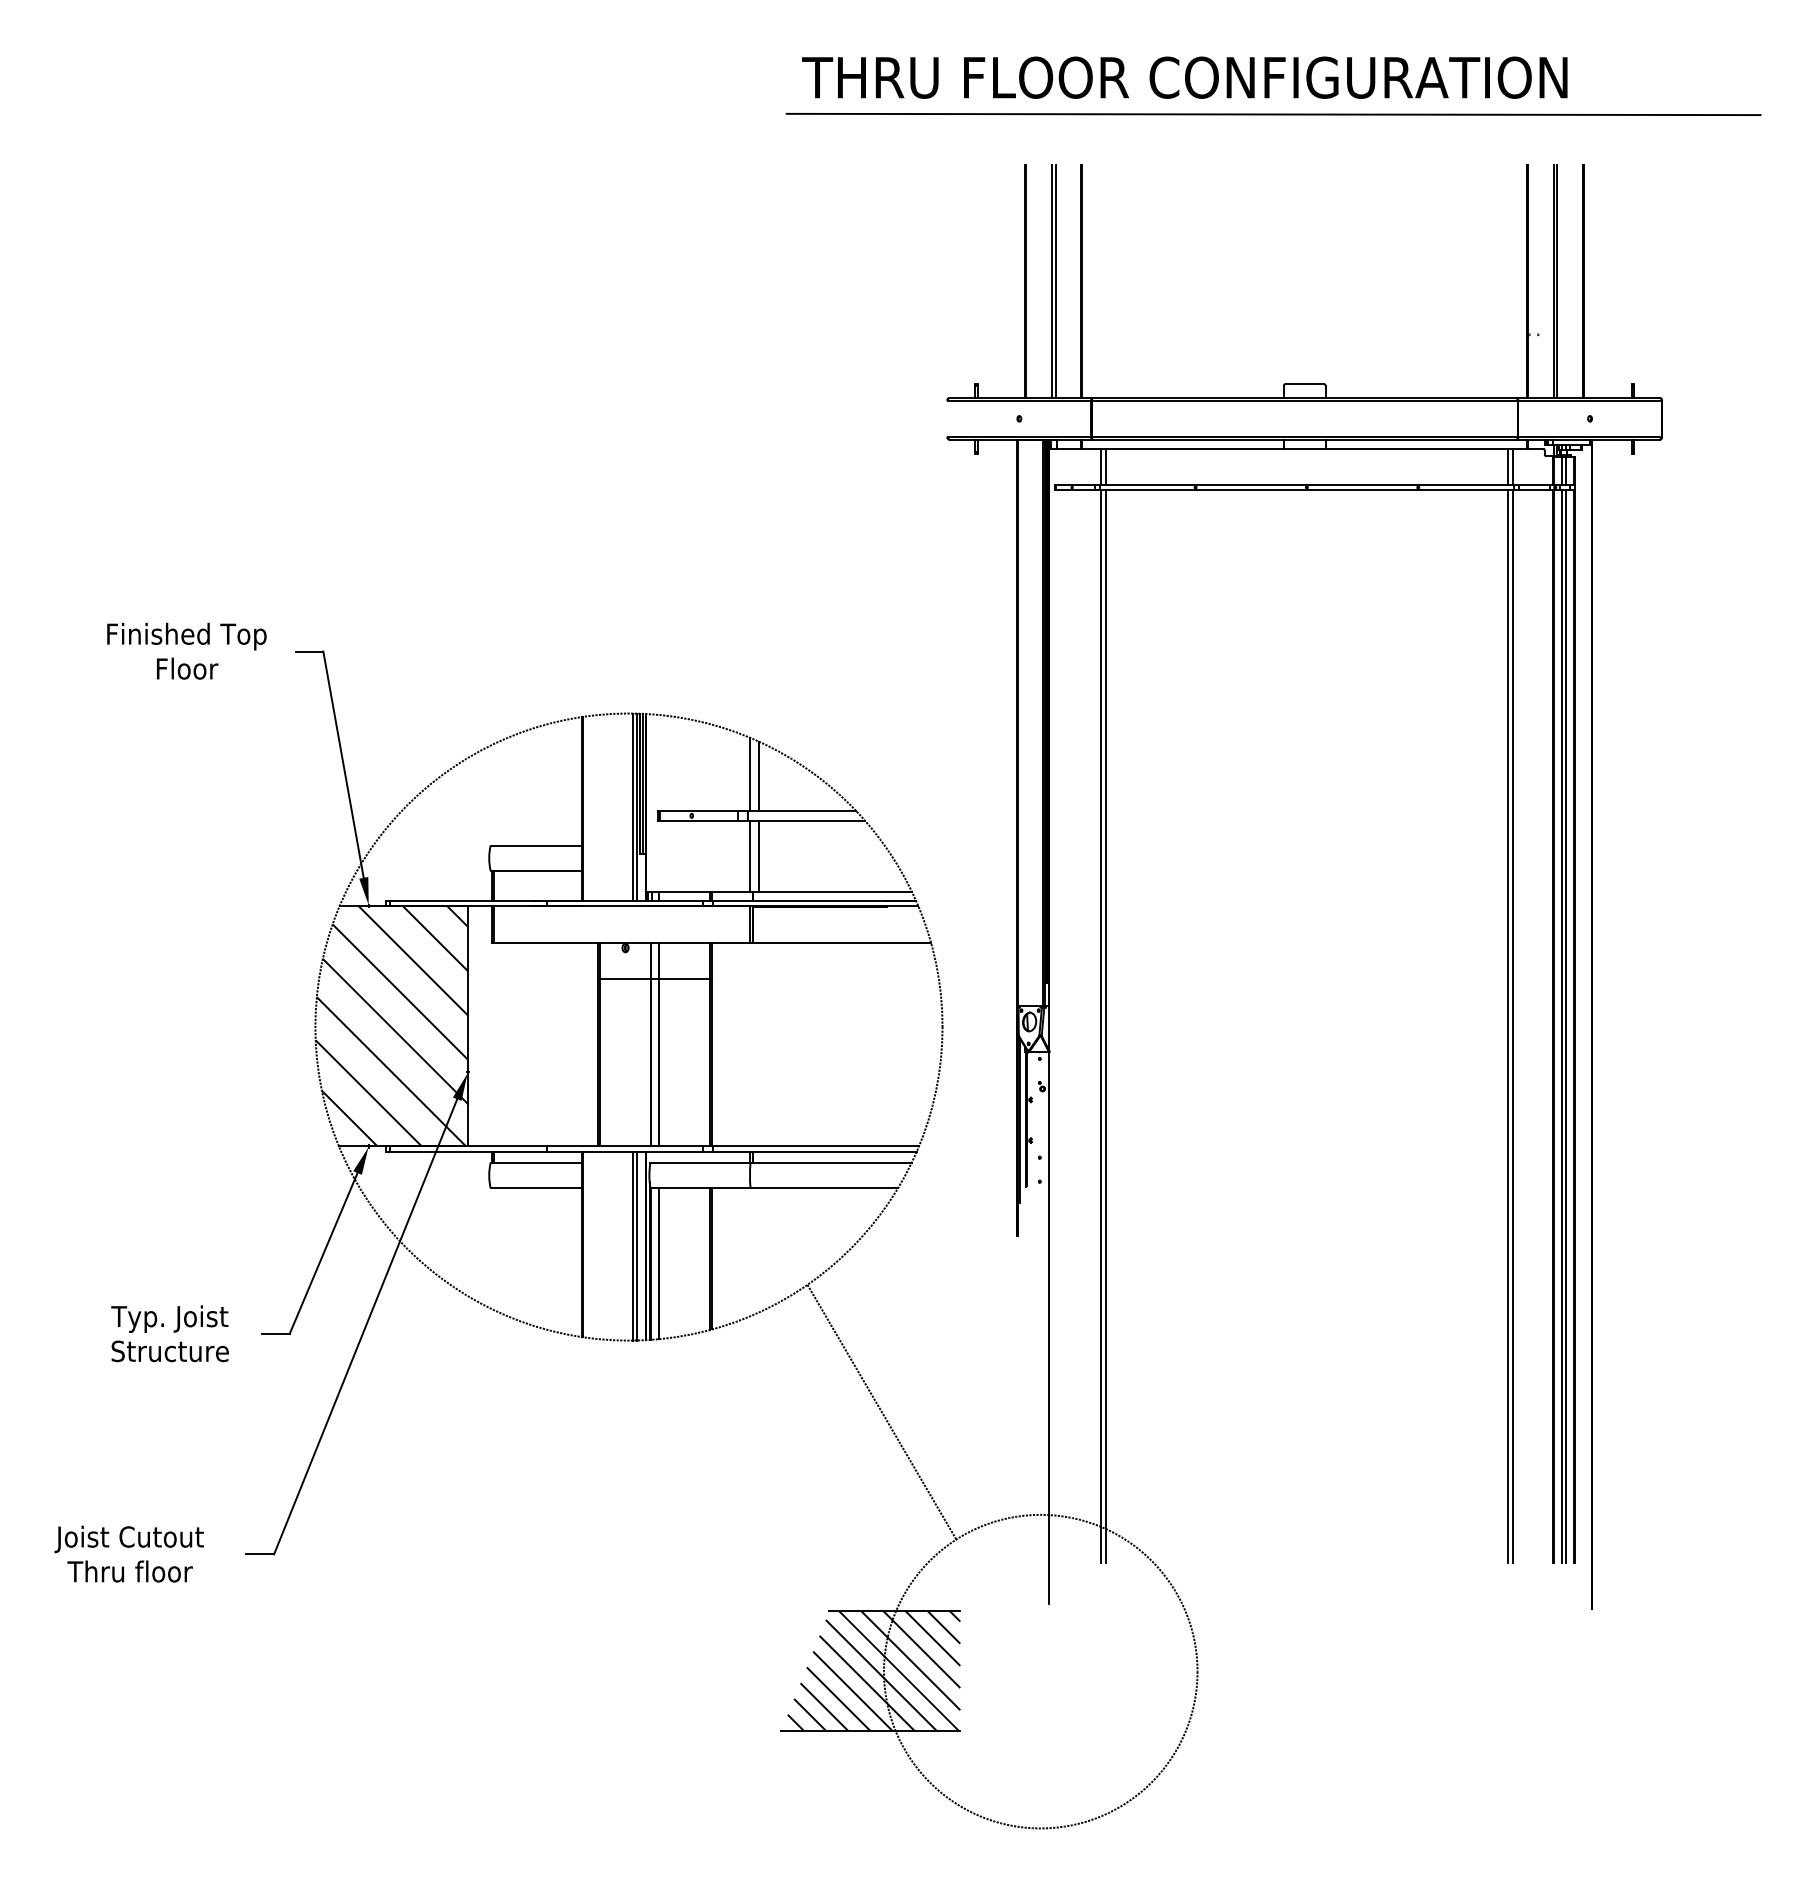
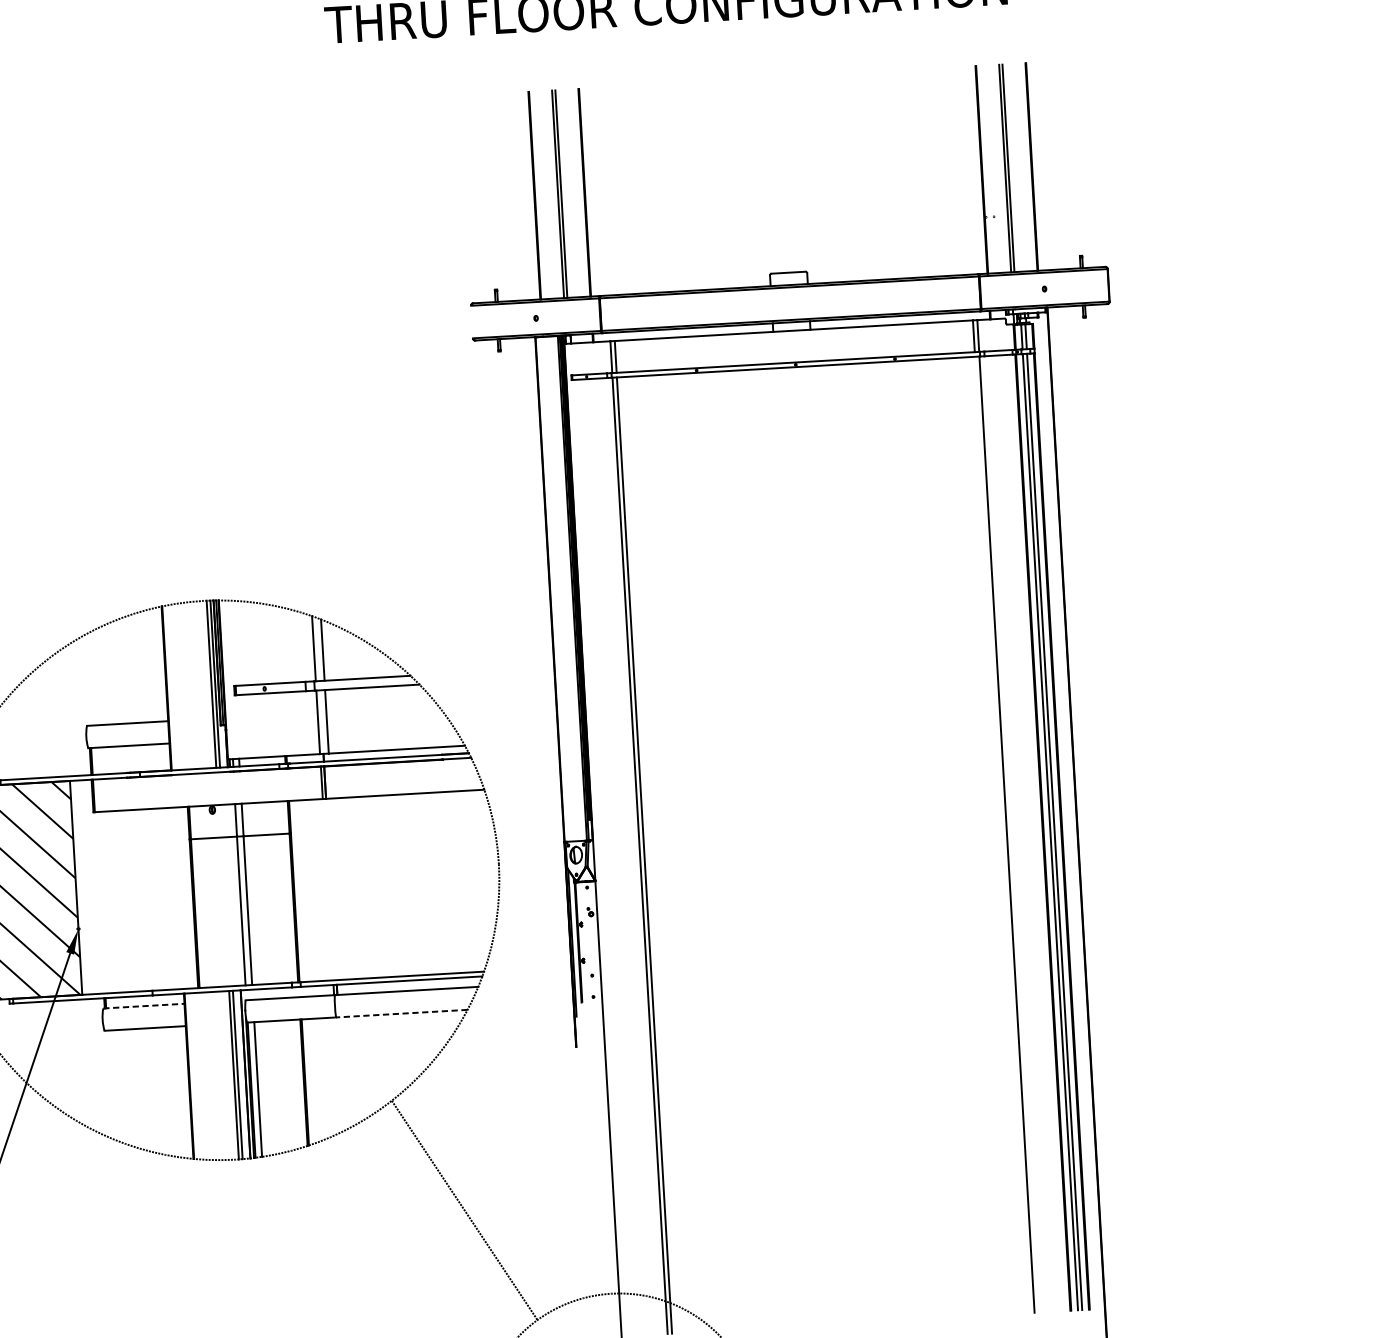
line: (1273, 114) -> (746, 34), removed
line: (1507, 1026) -> (1002, 834), removed
line: (536, 1162) -> (144, 1005), solid -> dashed
line: (824, 1188) -> (402, 1014), solid -> dashed

